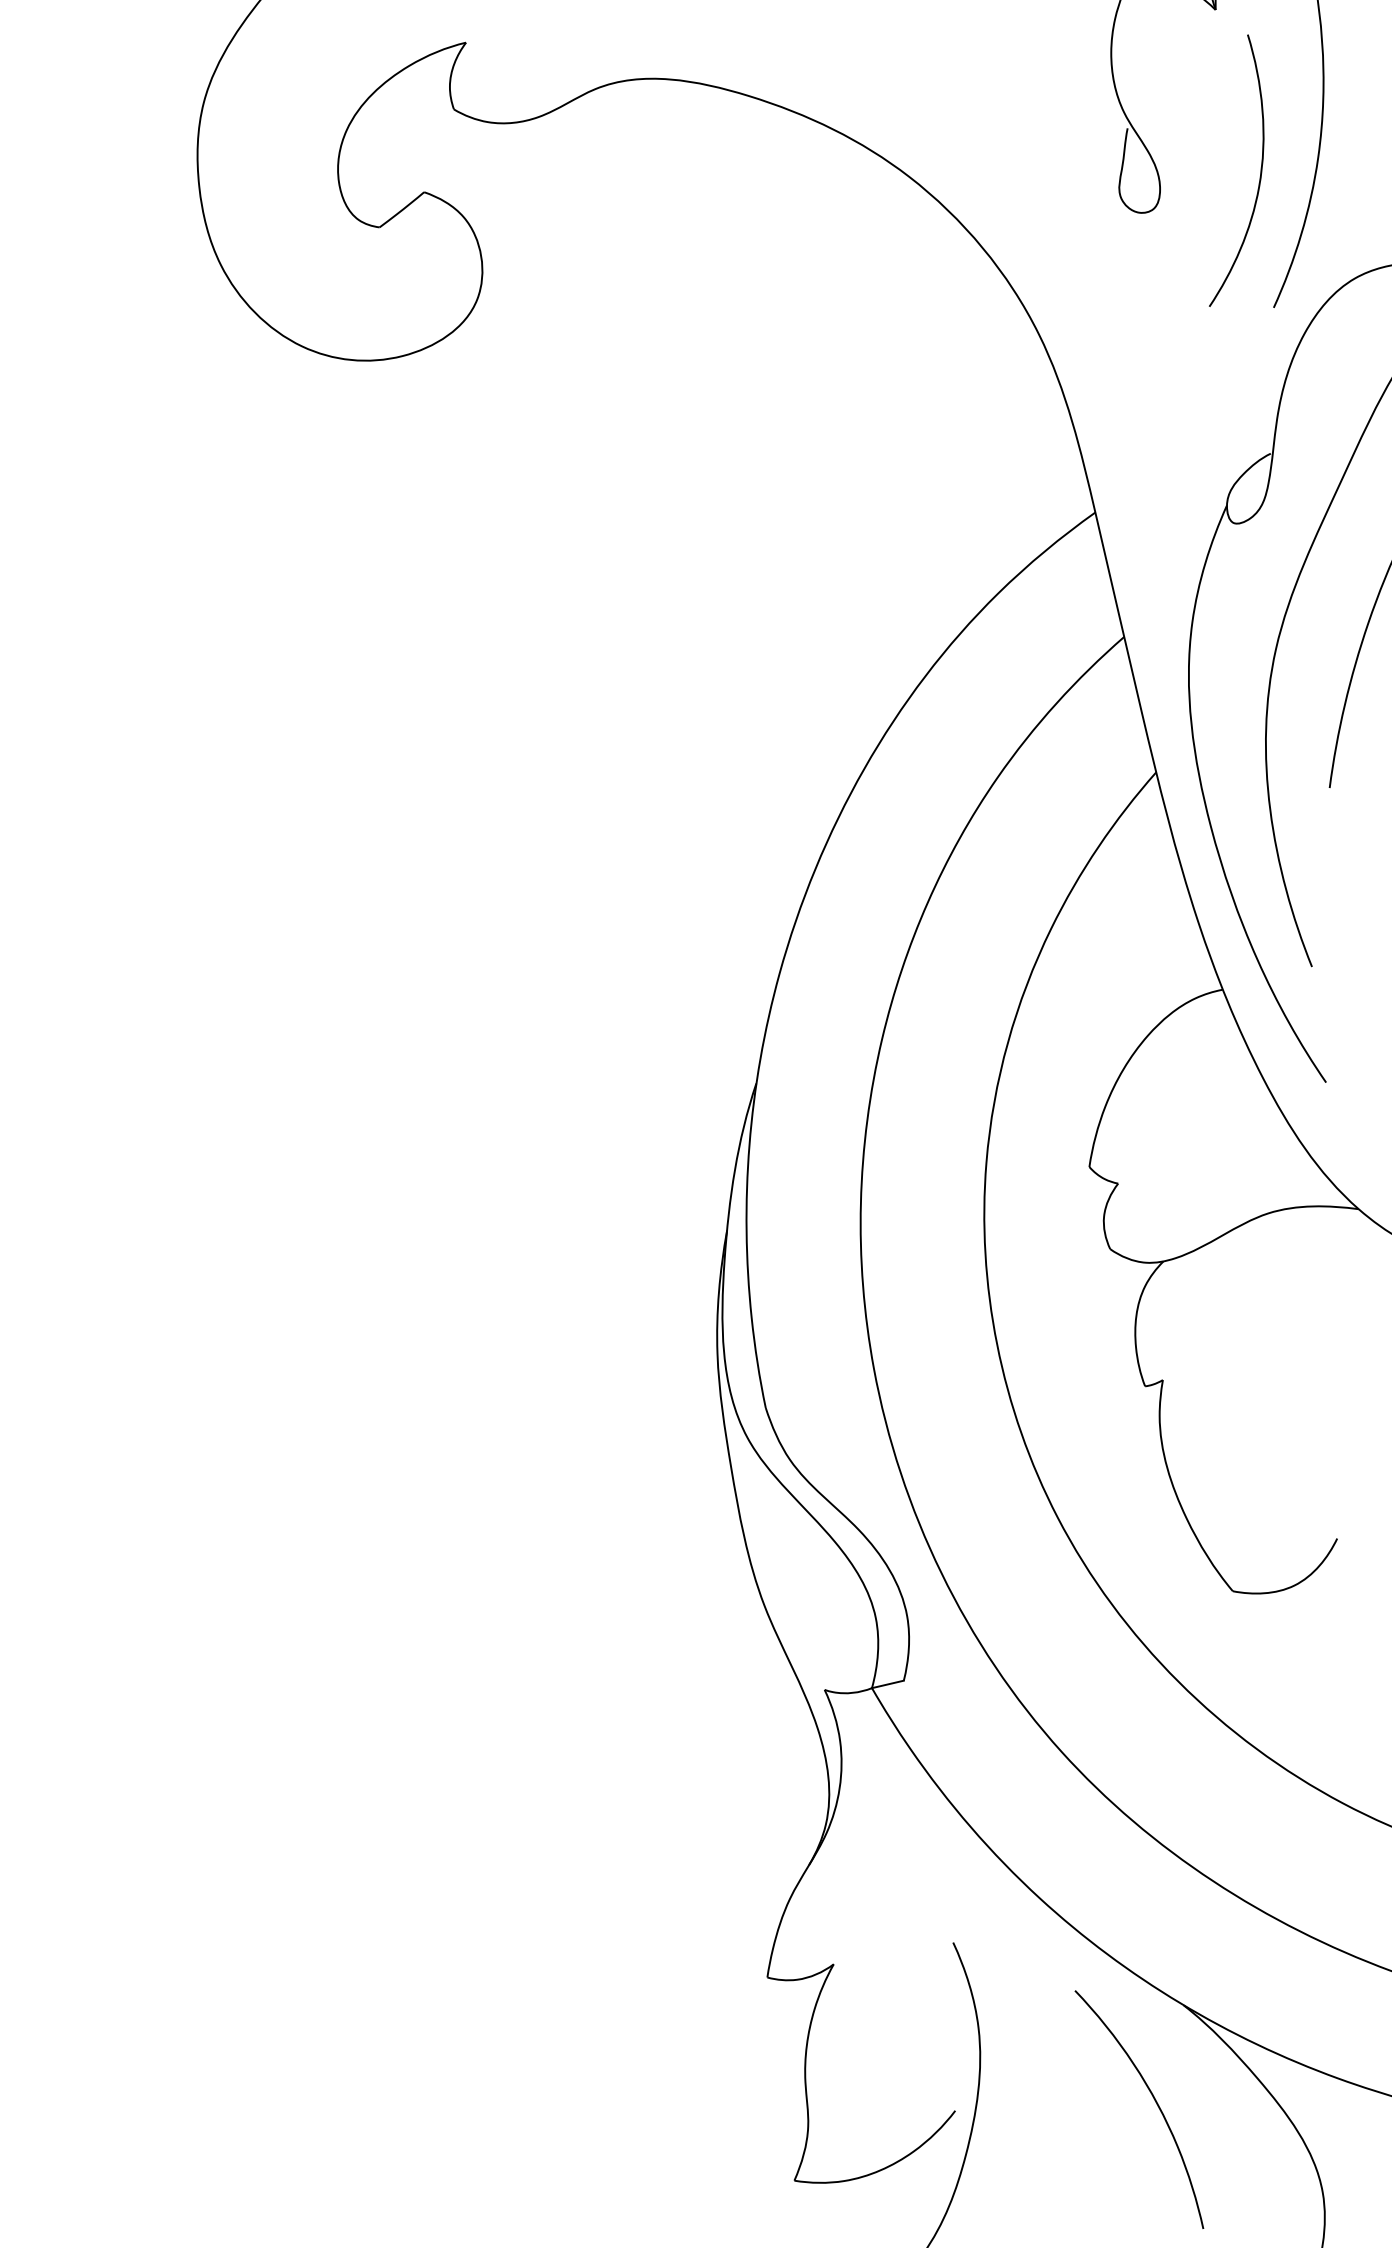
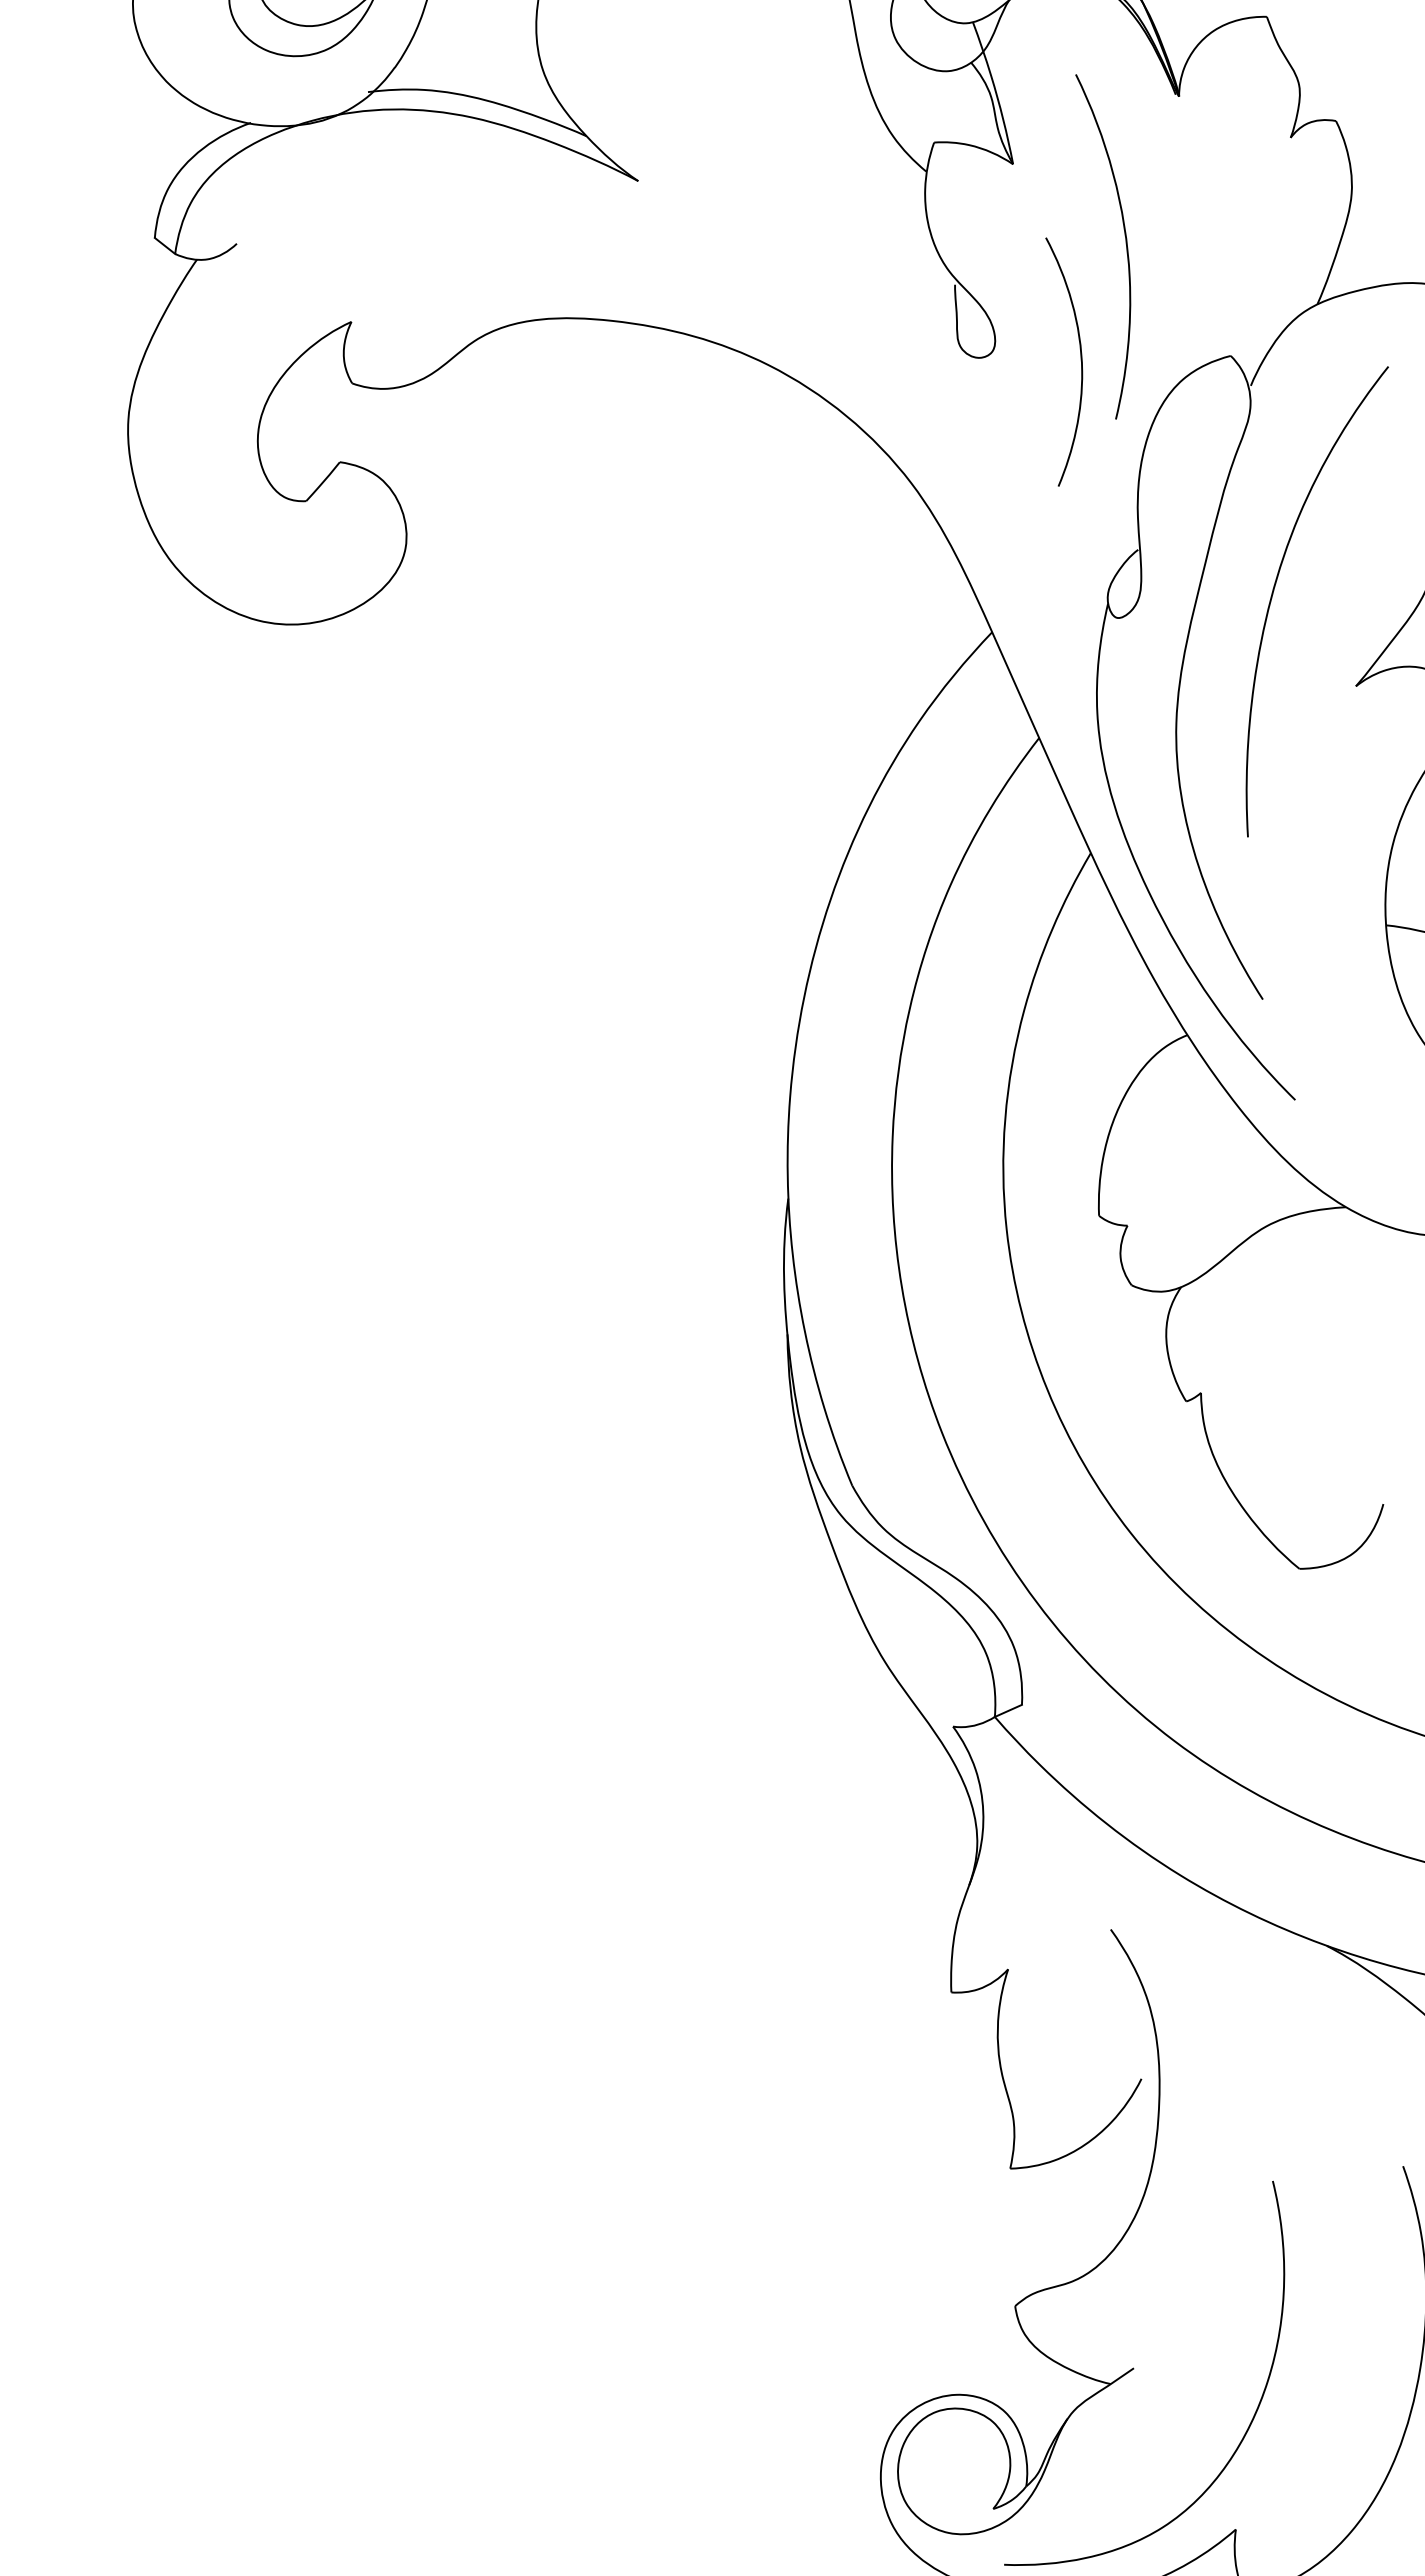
curve: (1259, 174) -> (1080, 360), moved
curve: (1153, 2100) -> (1316, 2035), removed

